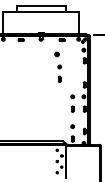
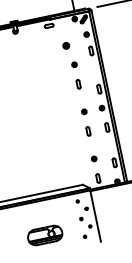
part: (57, 66) -> (70, 64), moved
part: (32, 166) -> (43, 235), added

